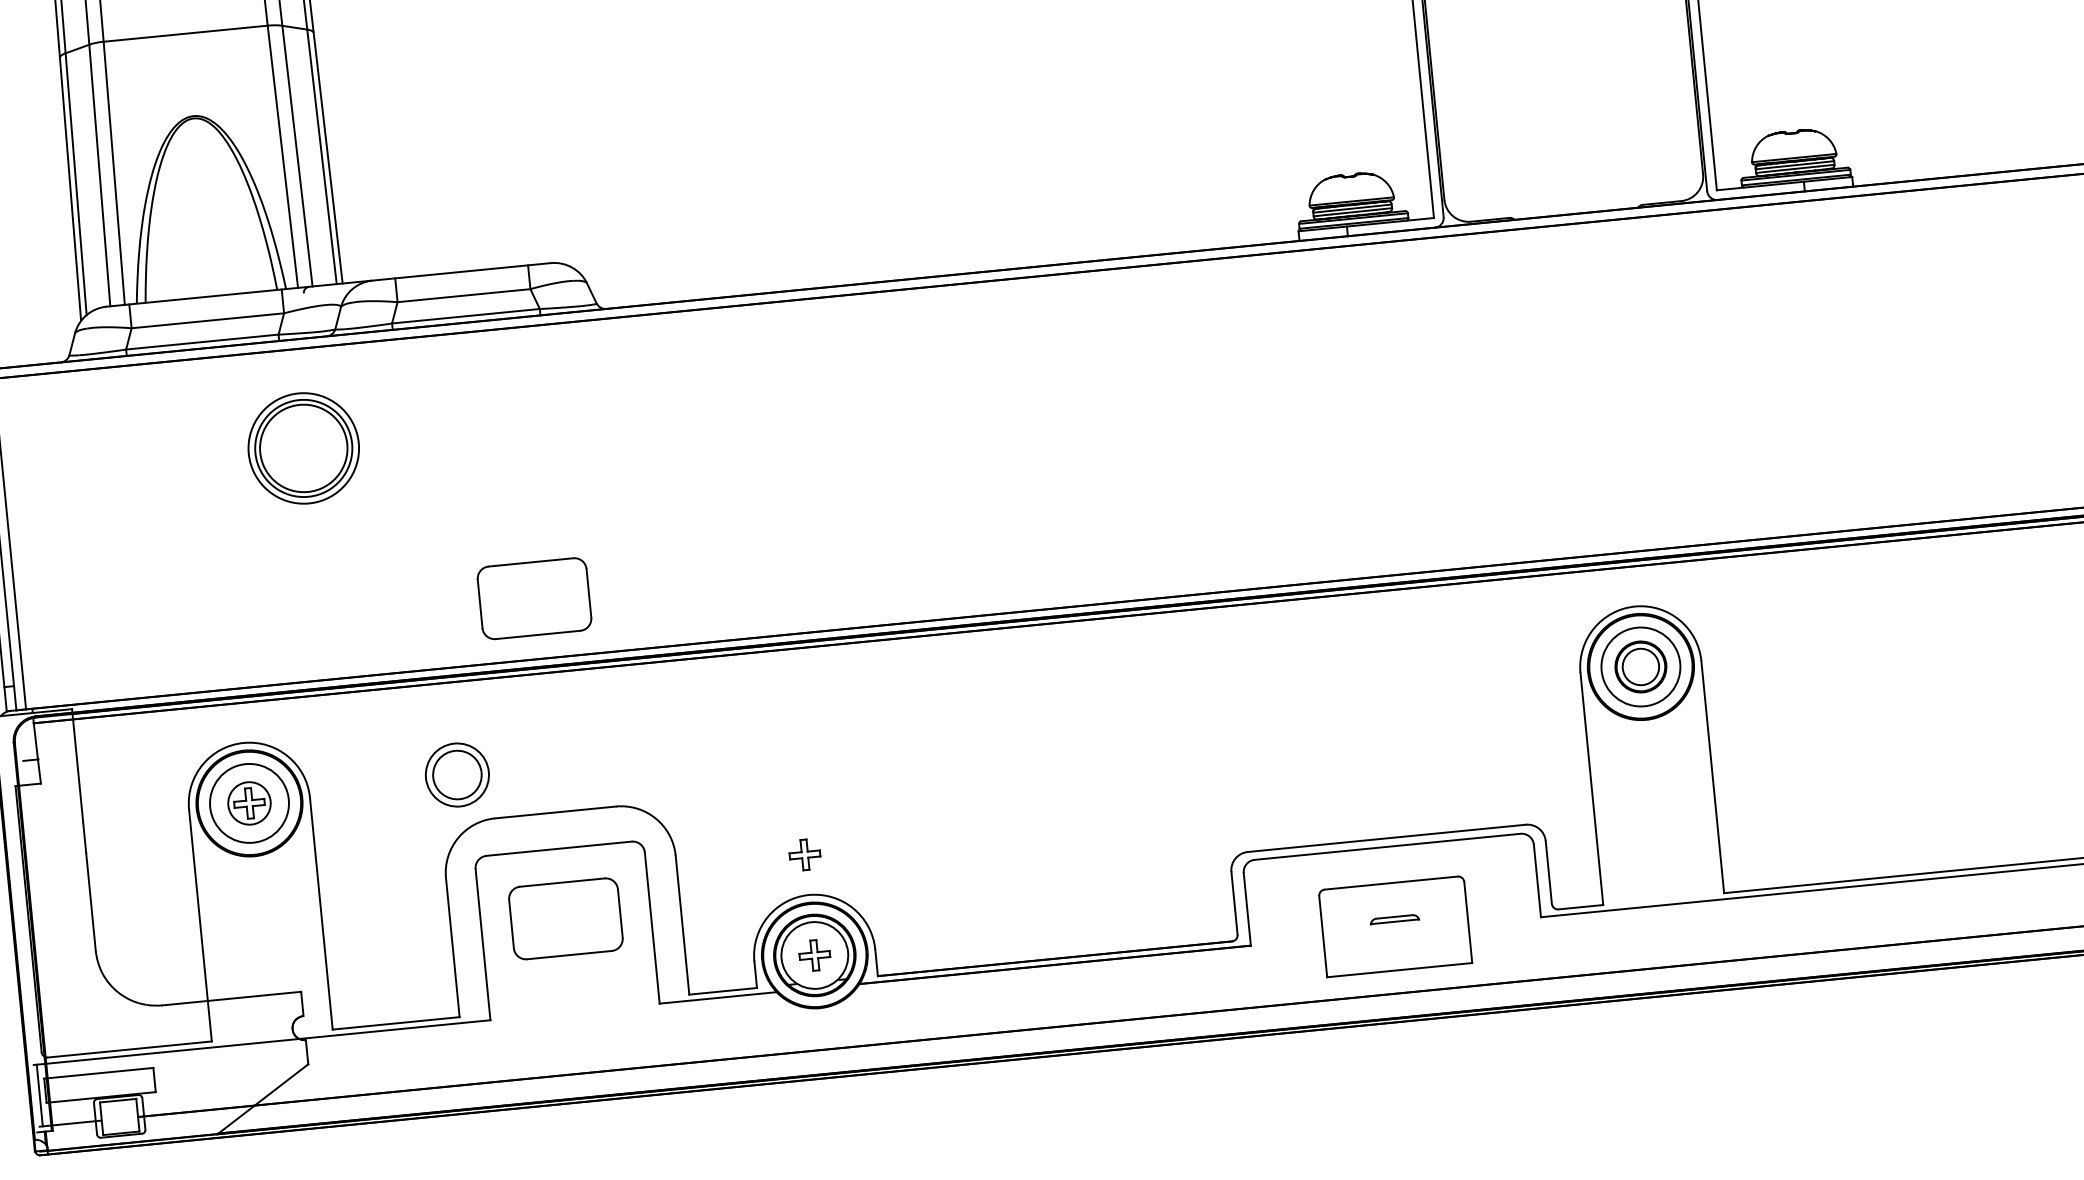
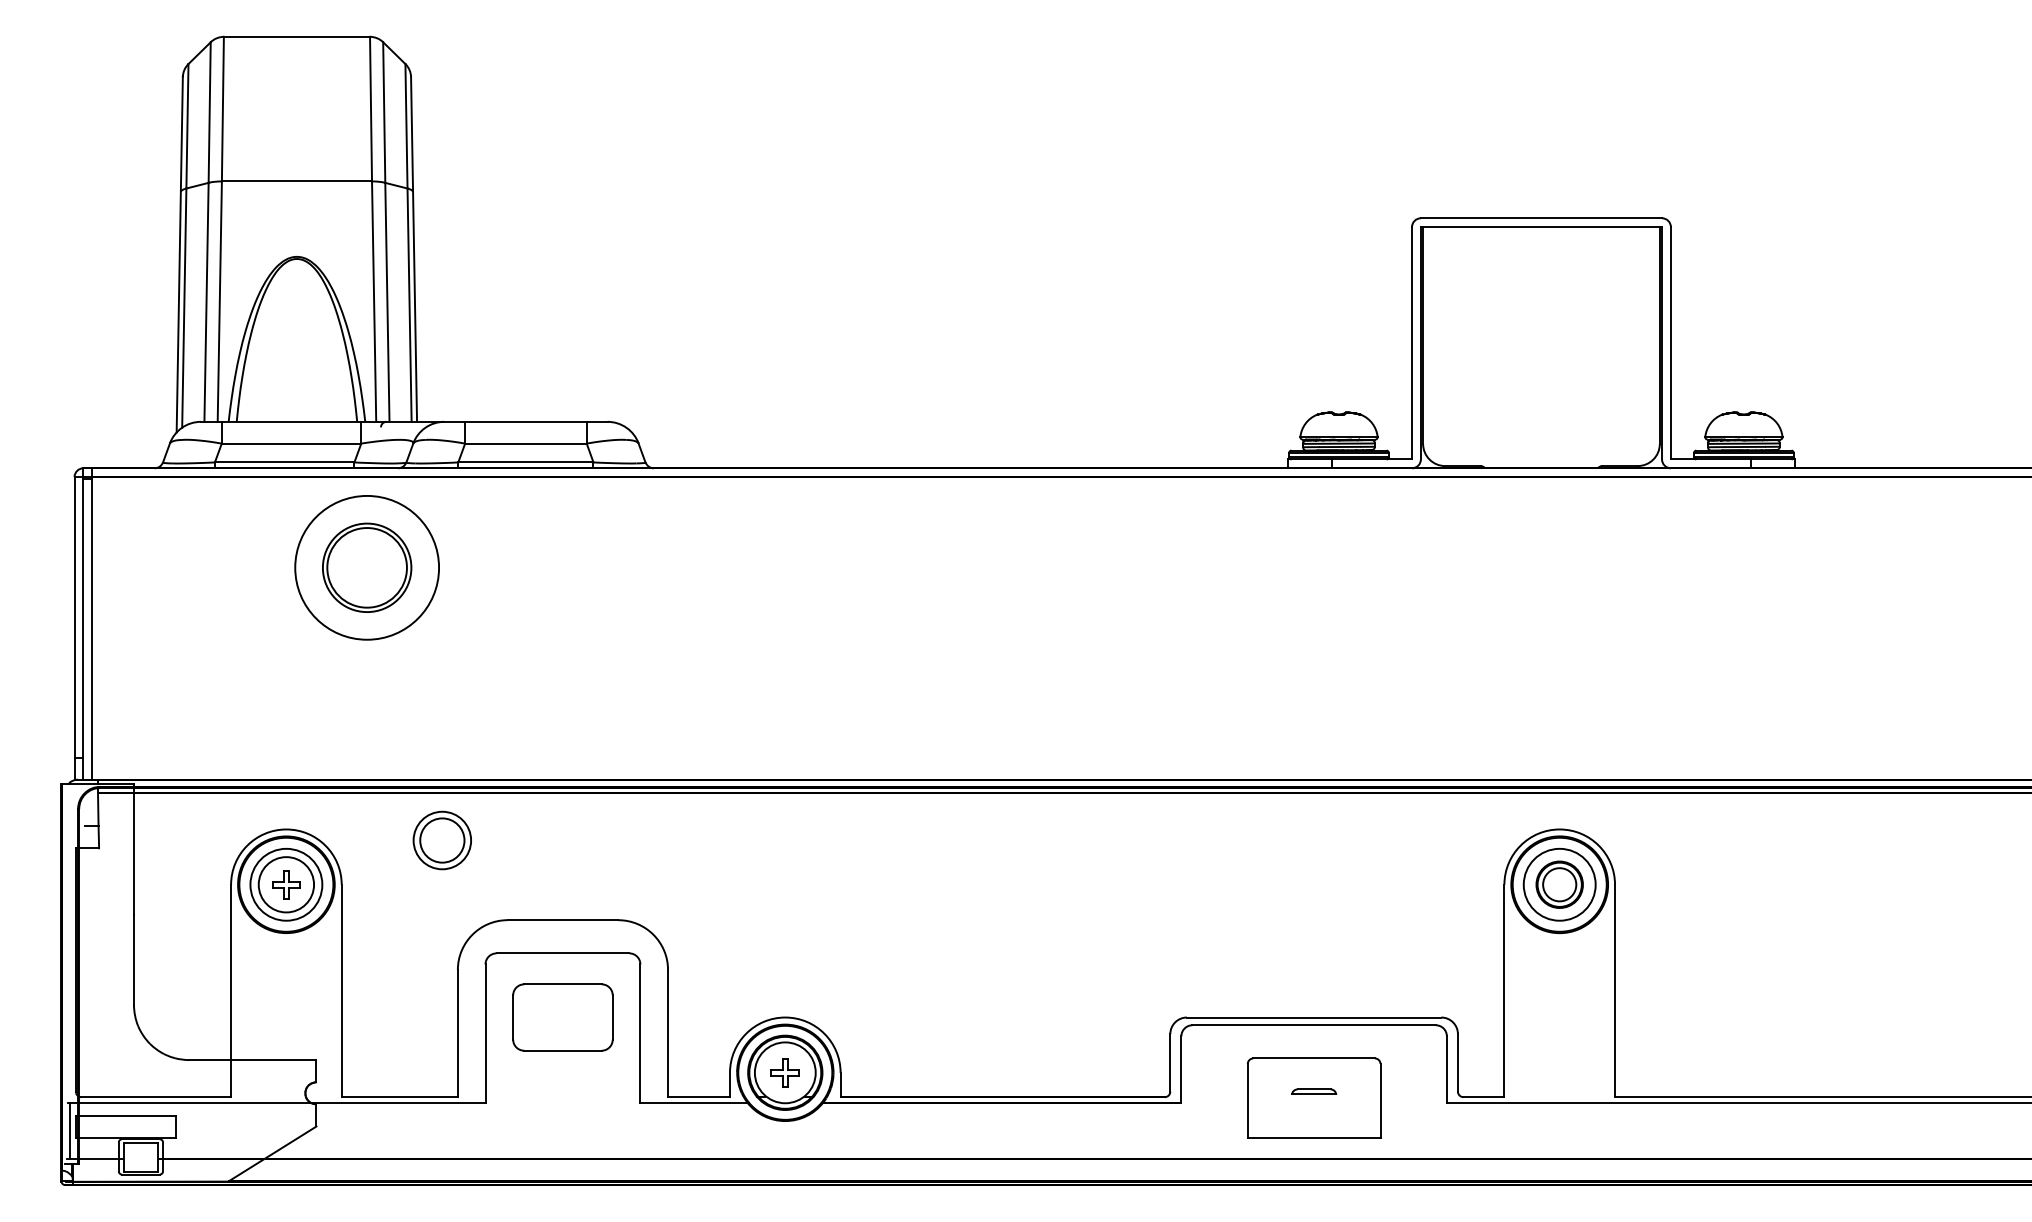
circle: (304, 448) -> (367, 567), size x1.43
part: (534, 598) -> (562, 724), removed
part: (456, 775) -> (441, 840), moved
circle: (249, 803) -> (286, 884), size x1.43
part: (804, 854) -> (784, 980), removed

